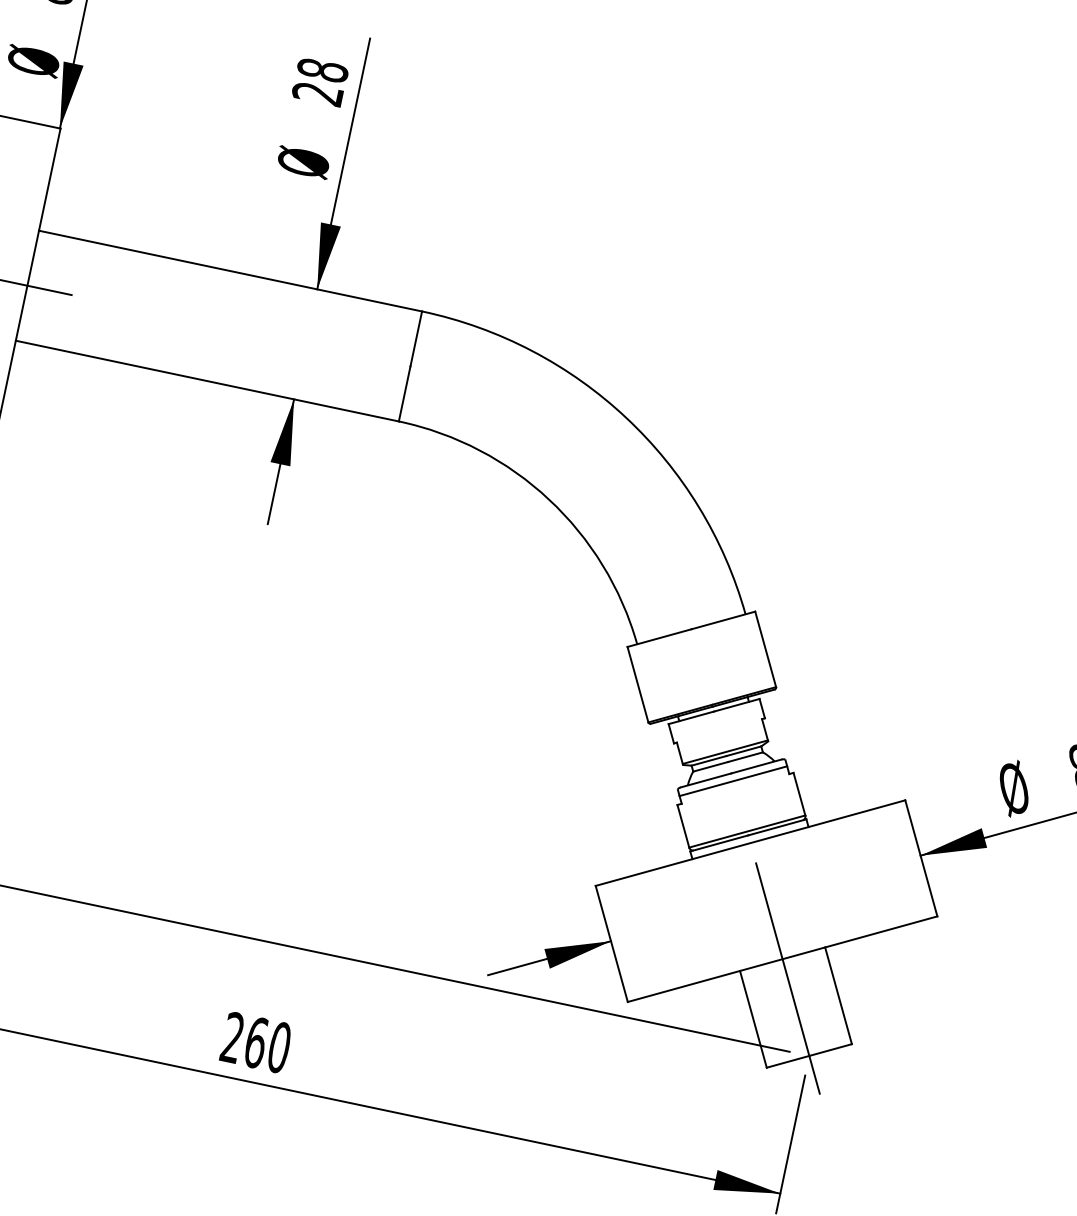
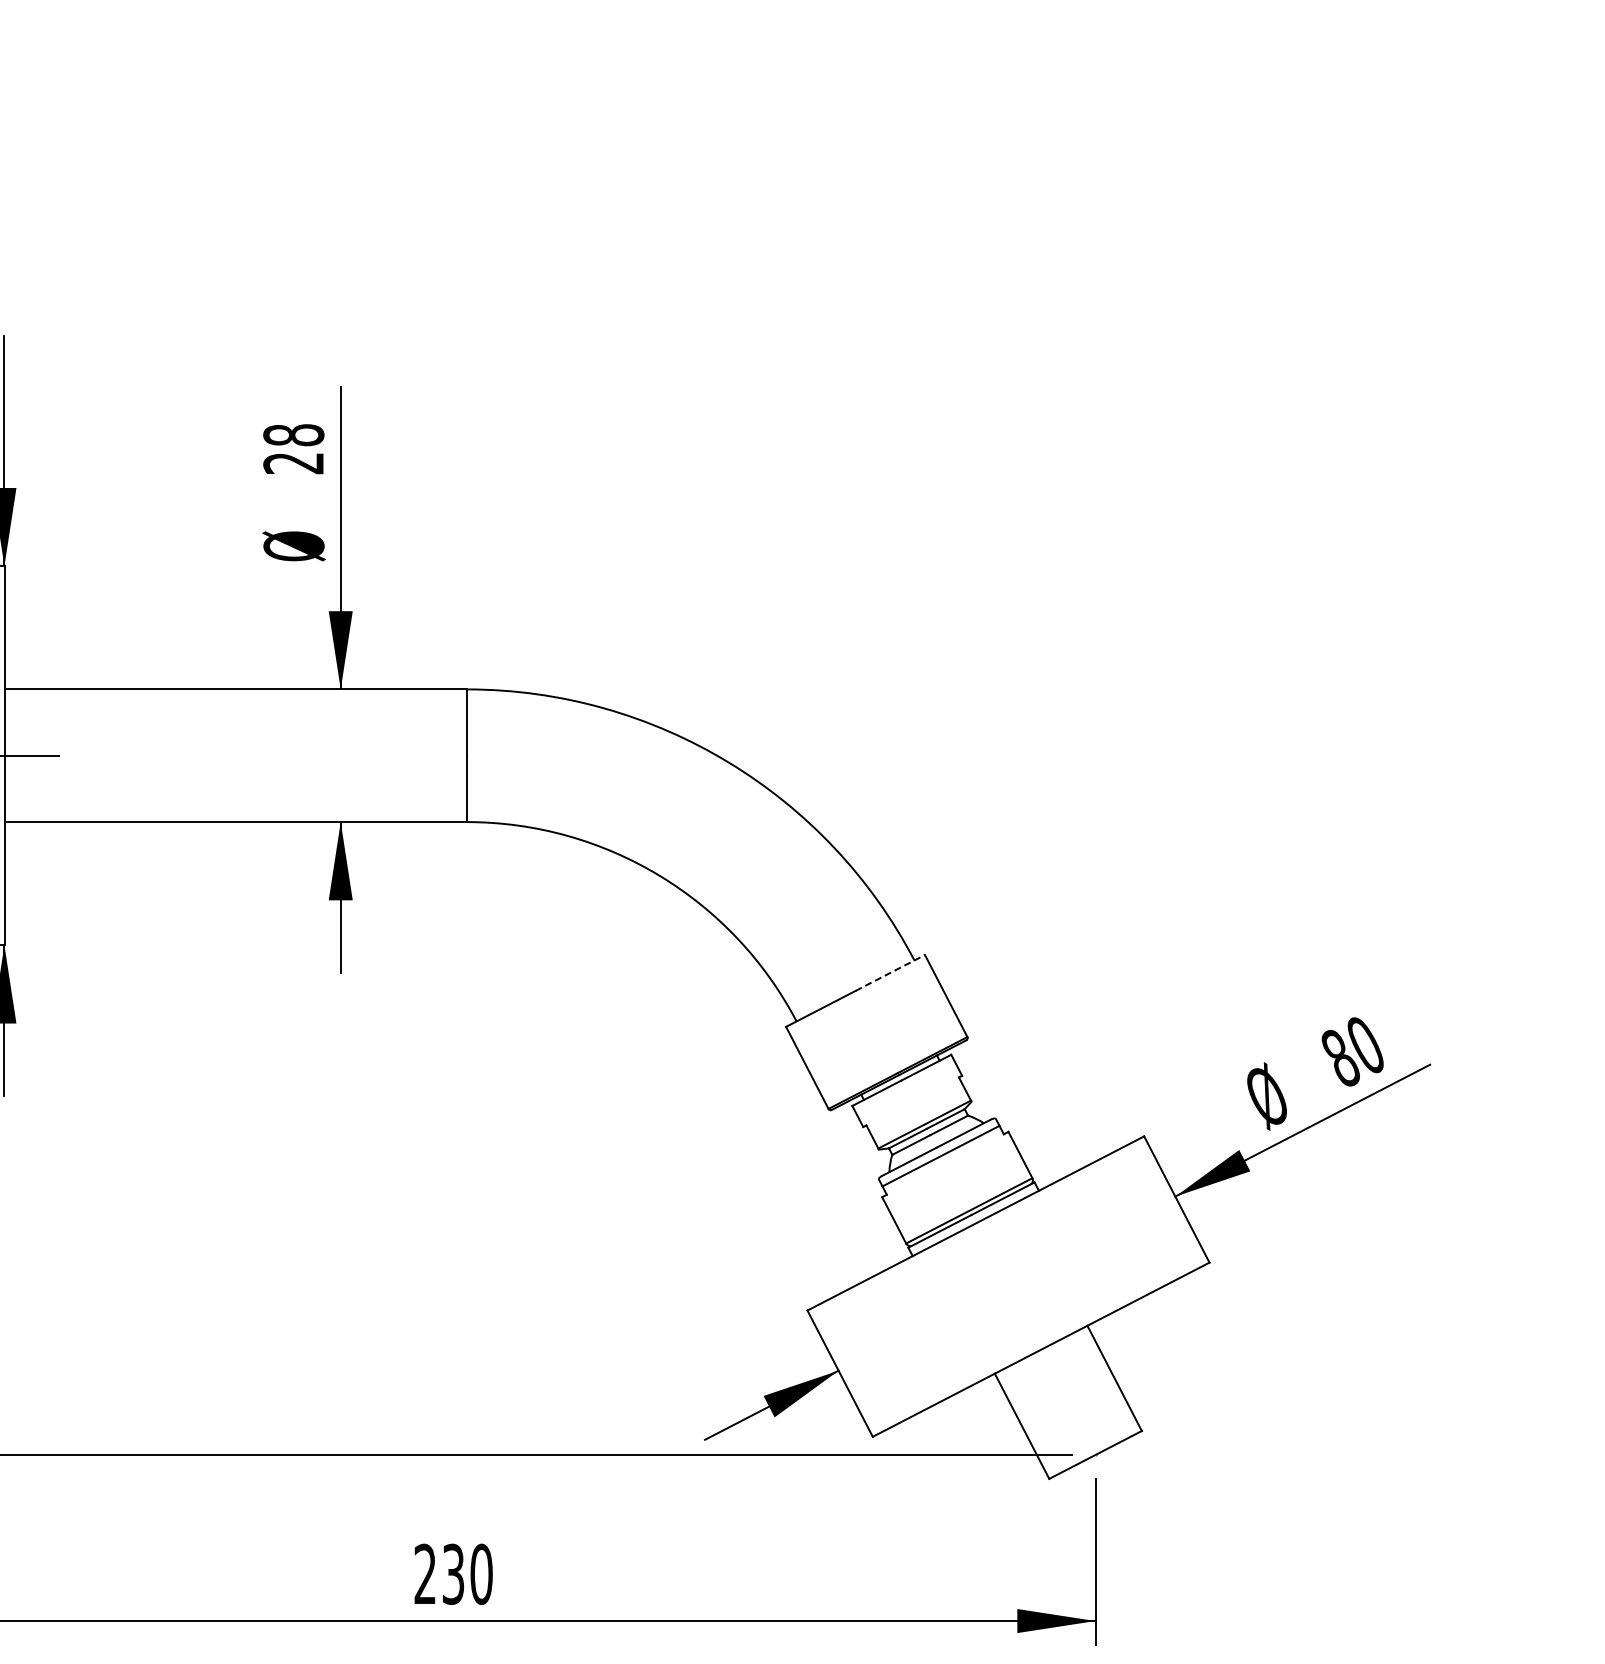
line: (723, 620) -> (890, 972), solid -> dashed
line: (787, 978) -> (1051, 1370), removed
text: (256, 1042) -> (453, 1573), 260 -> 230

